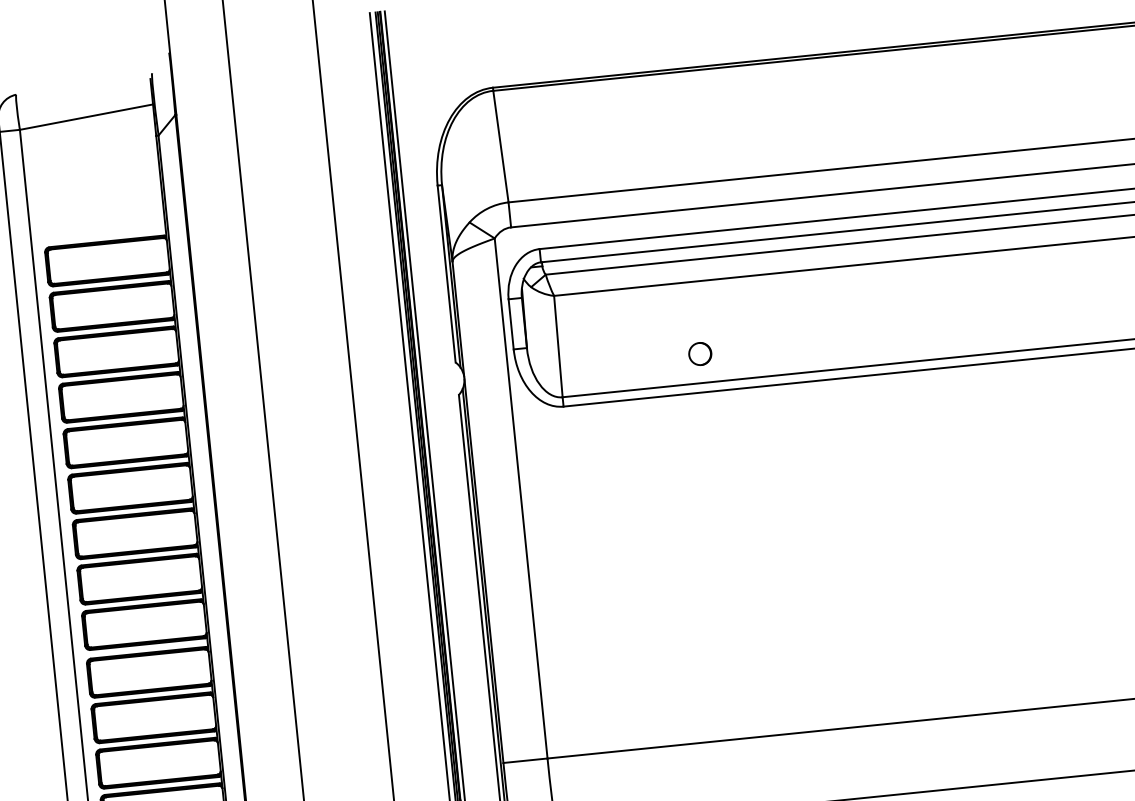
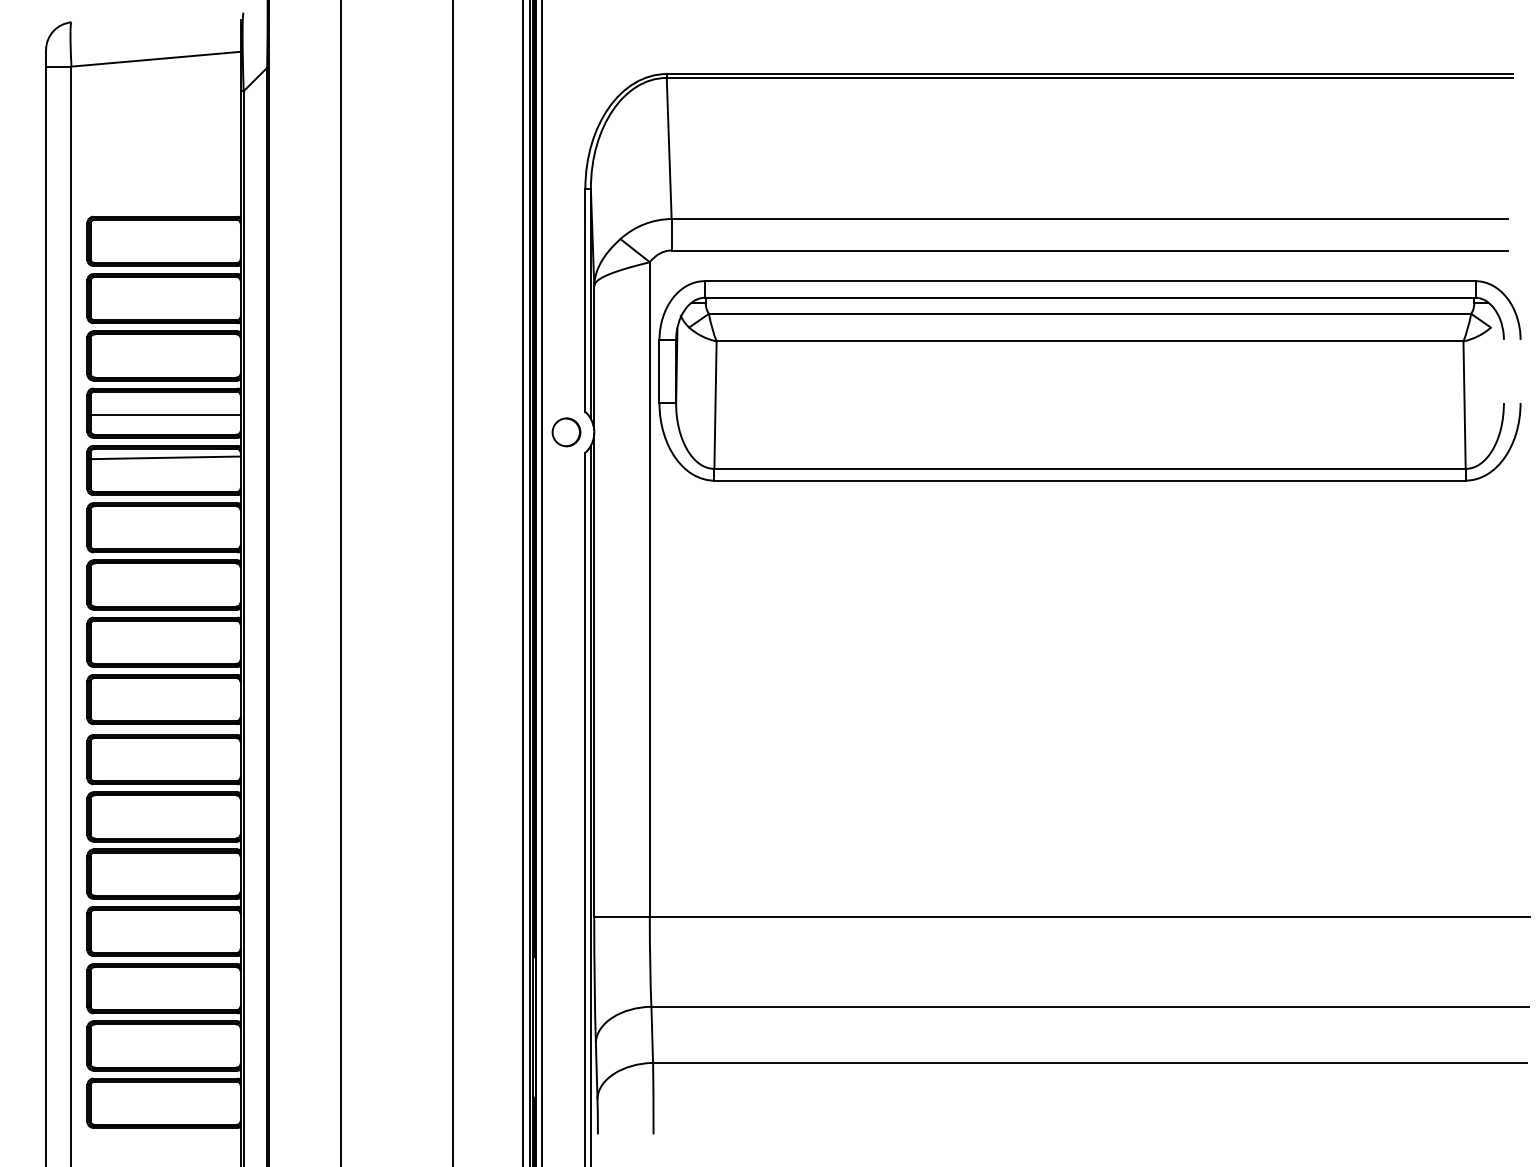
part: (700, 354) -> (566, 432), moved
line: (122, 399) -> (165, 415), added
line: (126, 432) -> (165, 457), added

